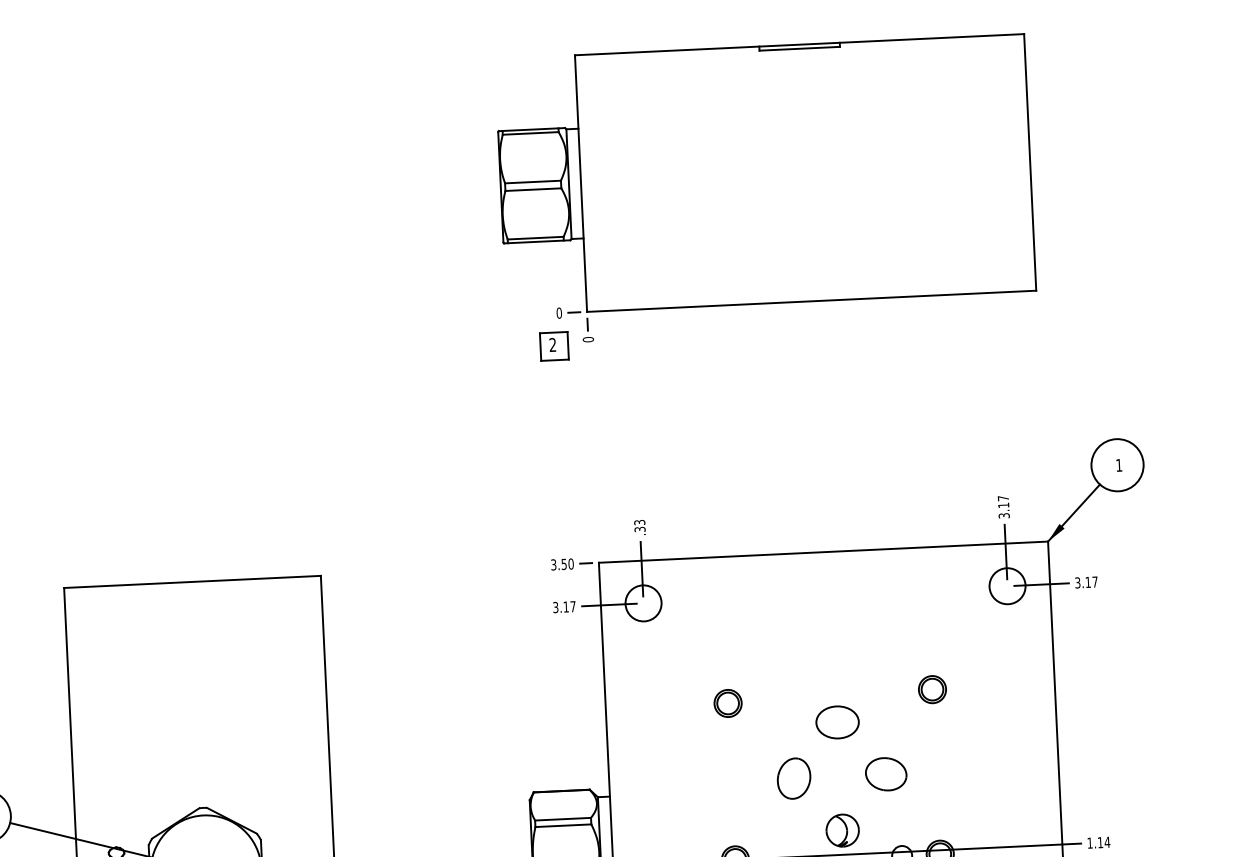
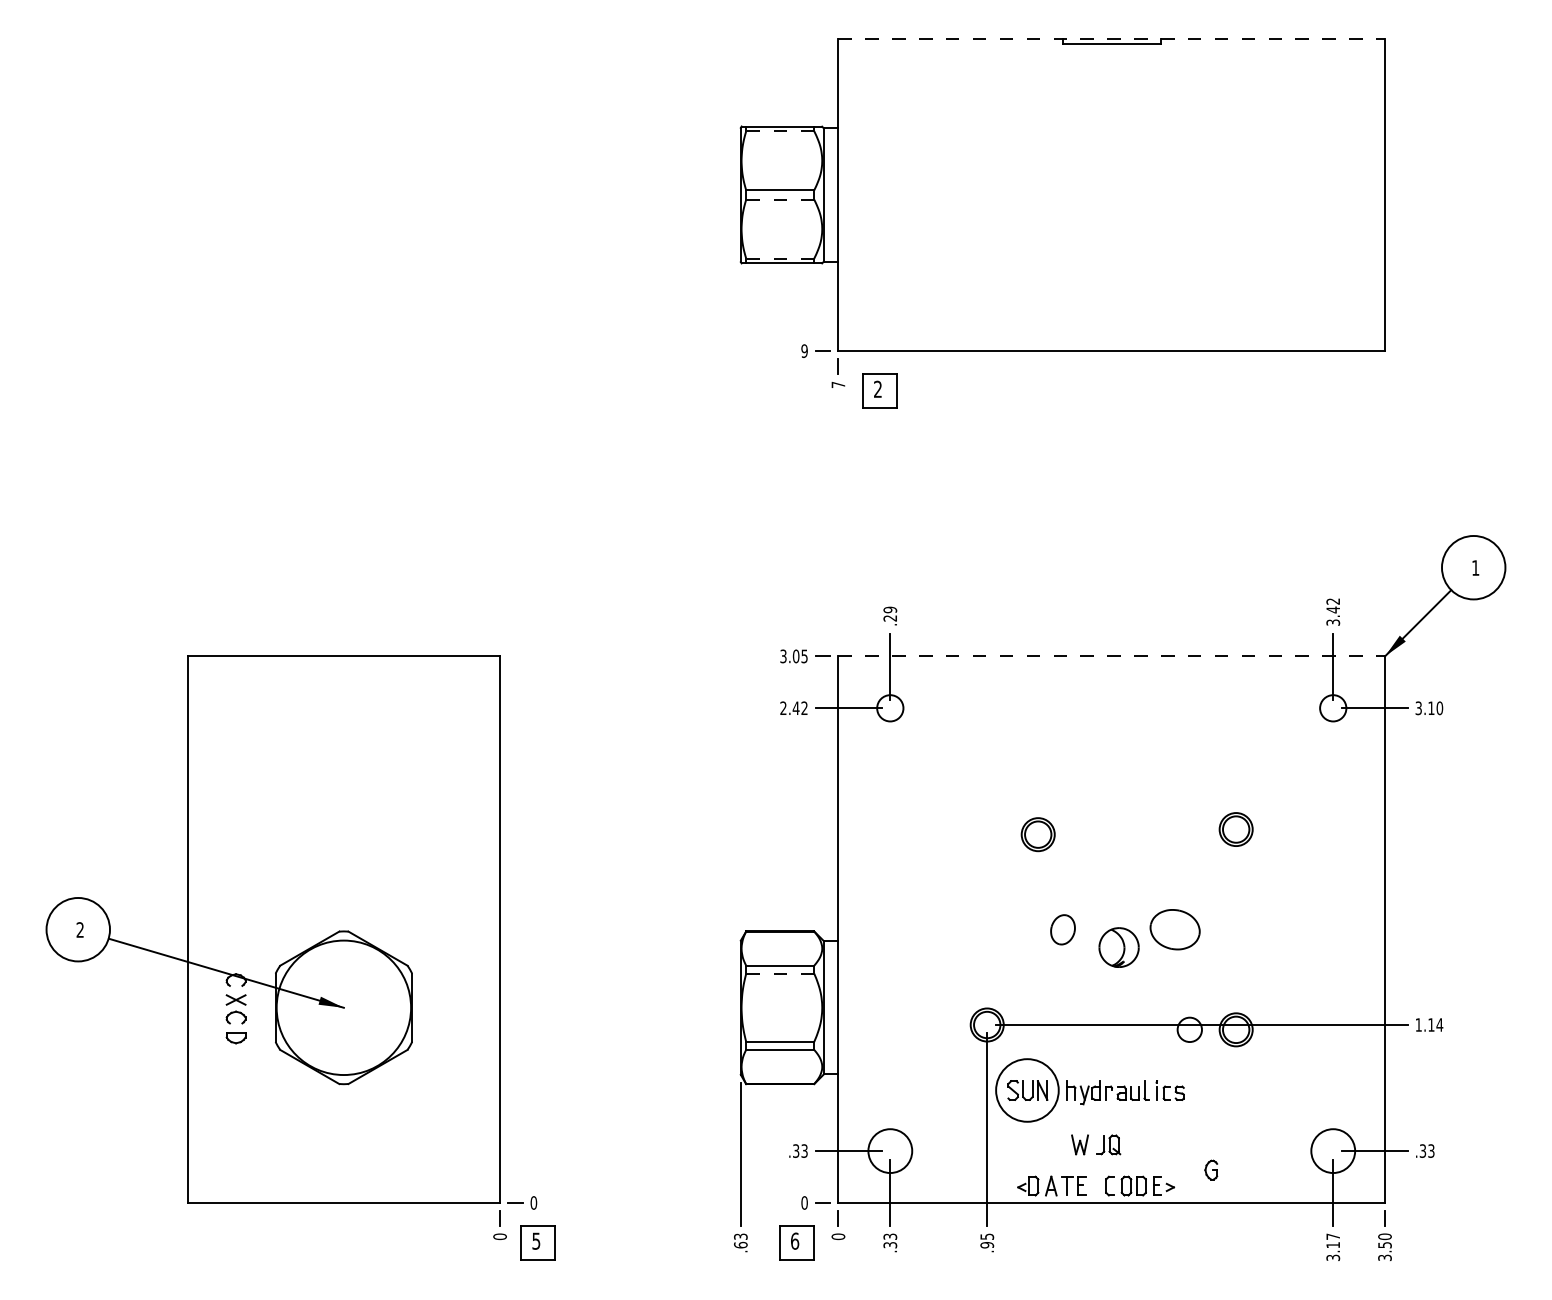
line: (800, 44) -> (1112, 38), solid -> dashed
line: (530, 133) -> (779, 131), solid -> dashed
line: (532, 189) -> (779, 199), solid -> dashed
line: (535, 238) -> (779, 258), solid -> dashed
text: (559, 312) -> (804, 350), 0 -> 9
text: (588, 339) -> (838, 384), 0 -> 7
part: (554, 345) -> (879, 390), moved
text: (1002, 501) -> (1332, 605), 3.17 -> 3.42
text: (640, 525) -> (890, 613), .33 -> .29
line: (824, 552) -> (1112, 656), solid -> dashed
text: (566, 564) -> (799, 656), 3.50 -> 3.05
text: (1094, 582) -> (1439, 708), 3.17 -> 3.10
circle: (1007, 586) -> (1333, 708), size x0.6
circle: (643, 603) -> (890, 708), size x0.6
text: (564, 607) -> (793, 708), 3.17 -> 2.42
part: (727, 703) -> (1037, 834), moved
part: (837, 722) -> (1118, 863), removed
part: (793, 778) -> (1062, 929), size x0.6
line: (562, 825) -> (779, 973), solid -> dashed
part: (842, 830) -> (1118, 947), moved

